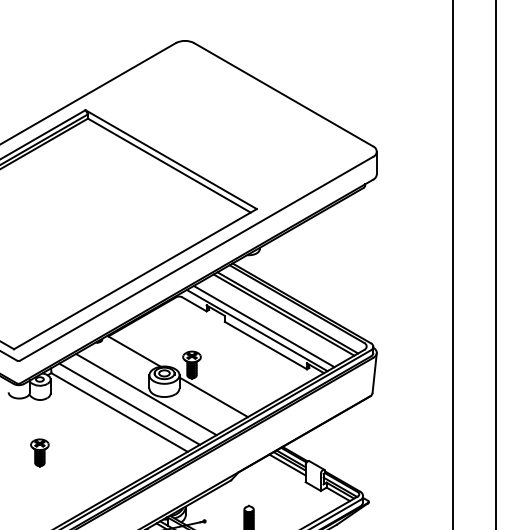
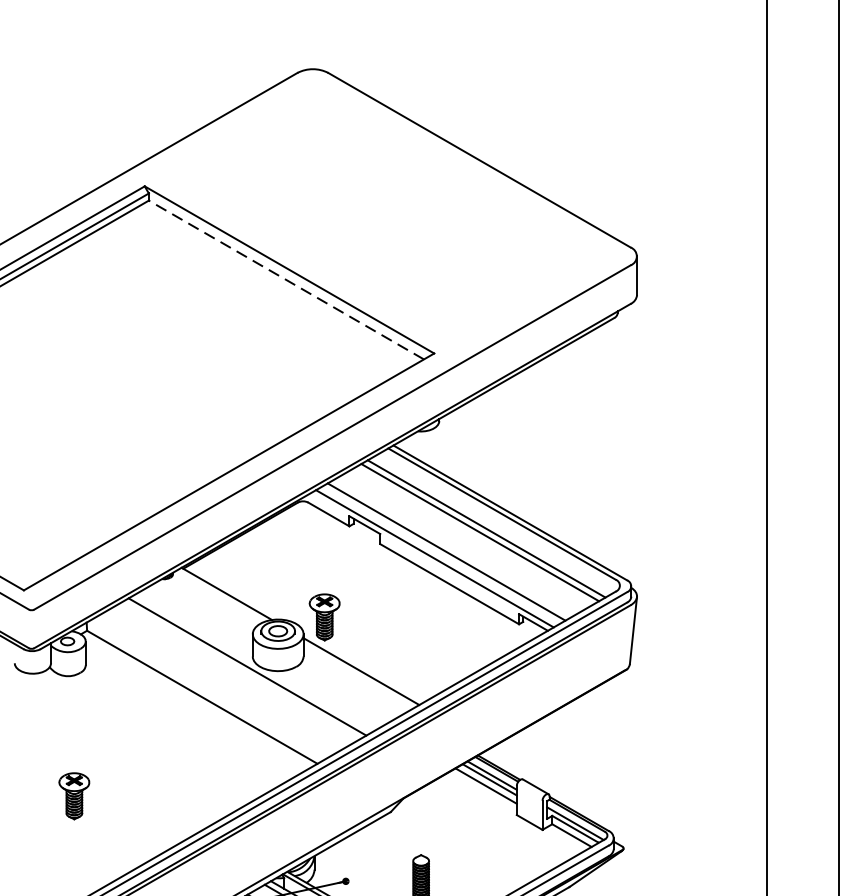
line: (169, 165) -> (286, 279), solid -> dashed
line: (129, 403) -> (219, 682), removed
part: (39, 452) -> (73, 795), moved

